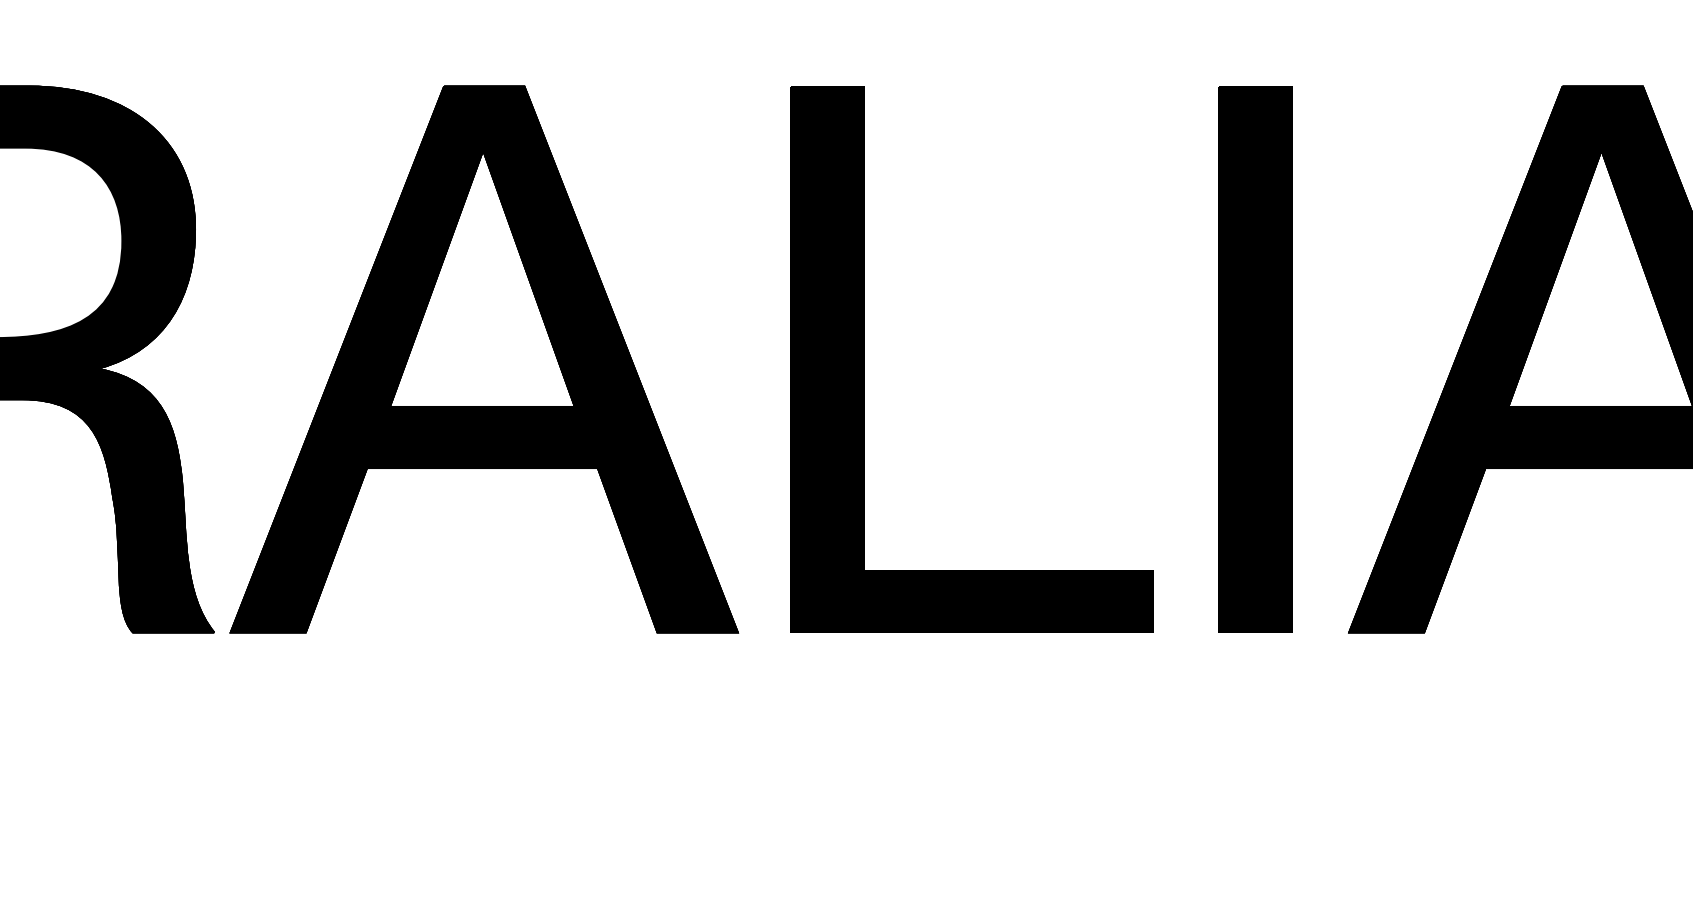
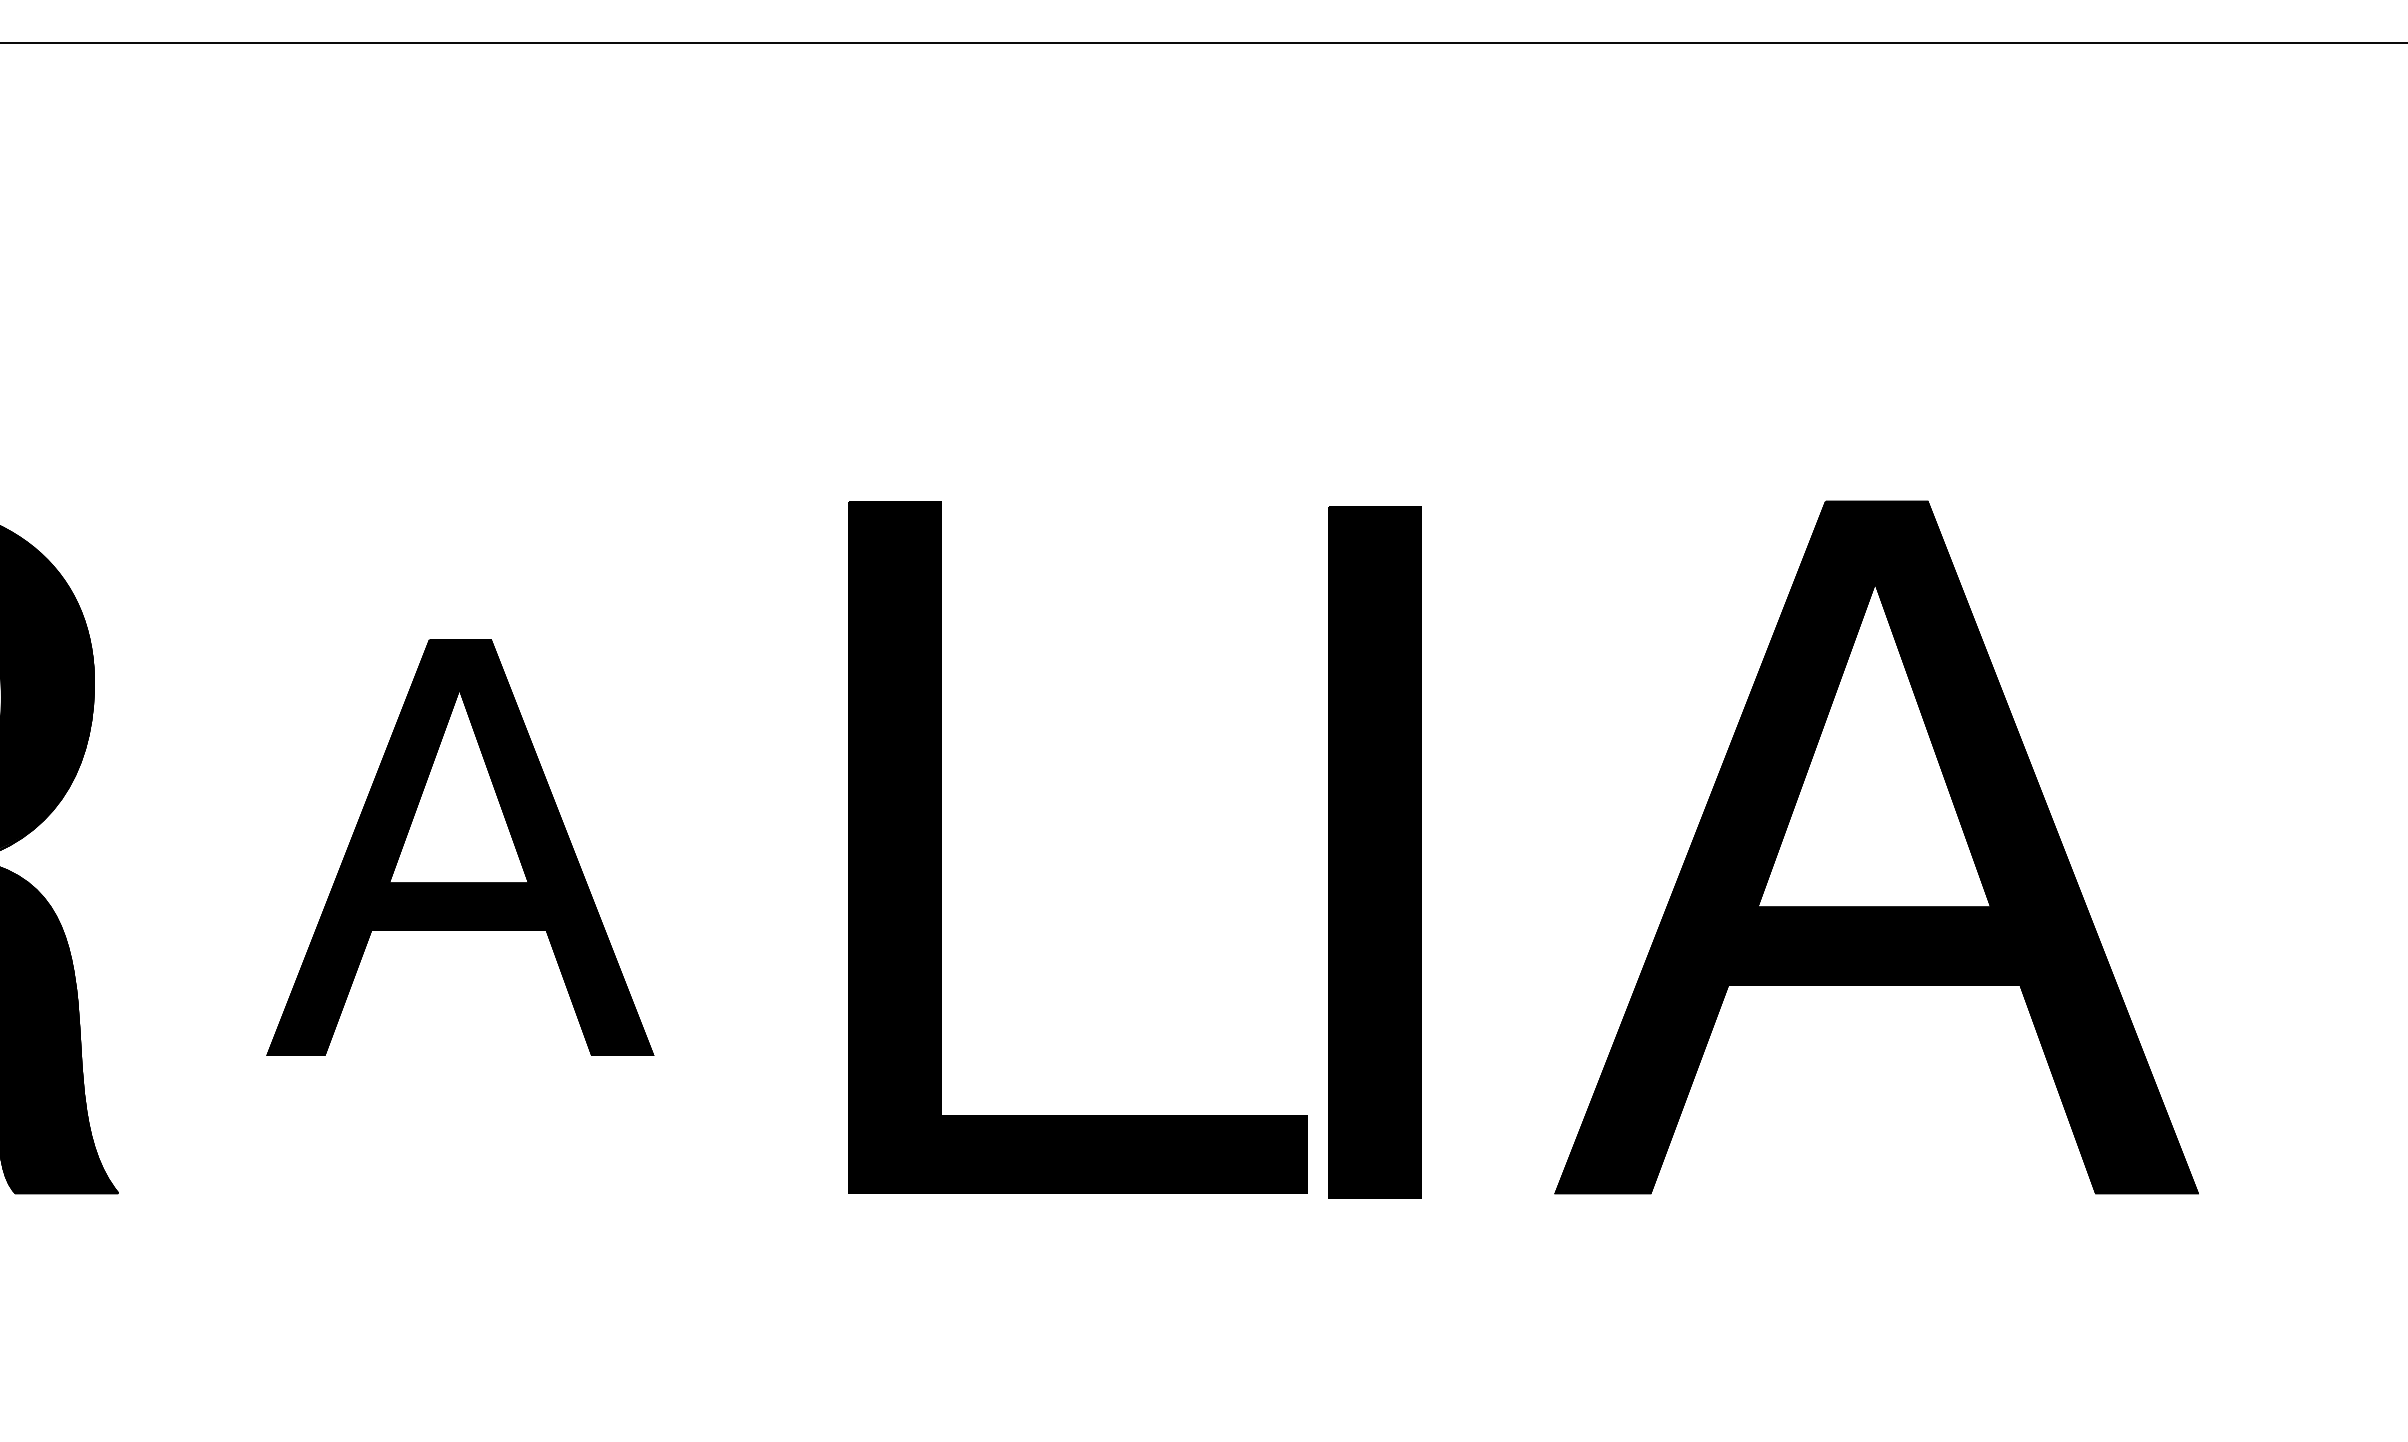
part: (484, 359) -> (460, 847), size x0.6
part: (1255, 359) -> (1374, 852), moved

